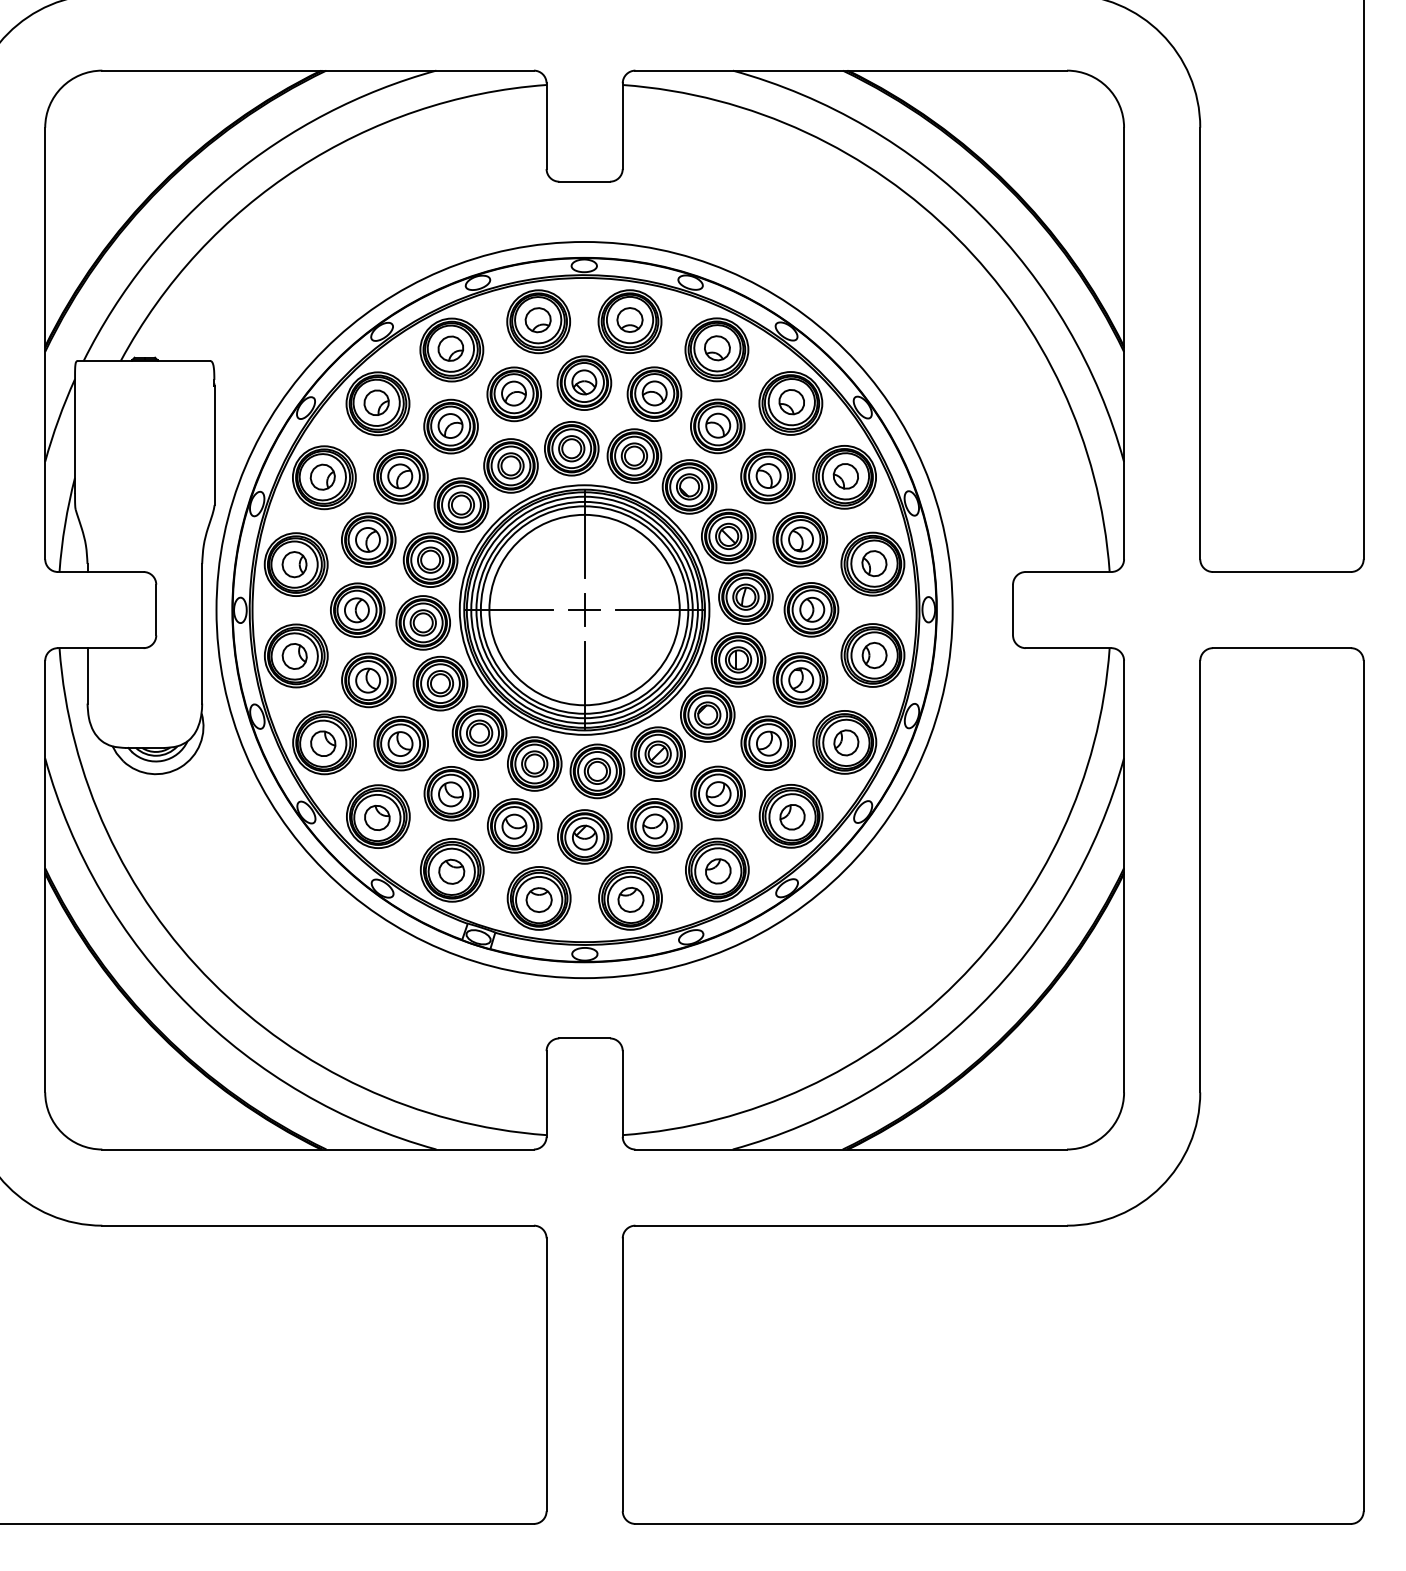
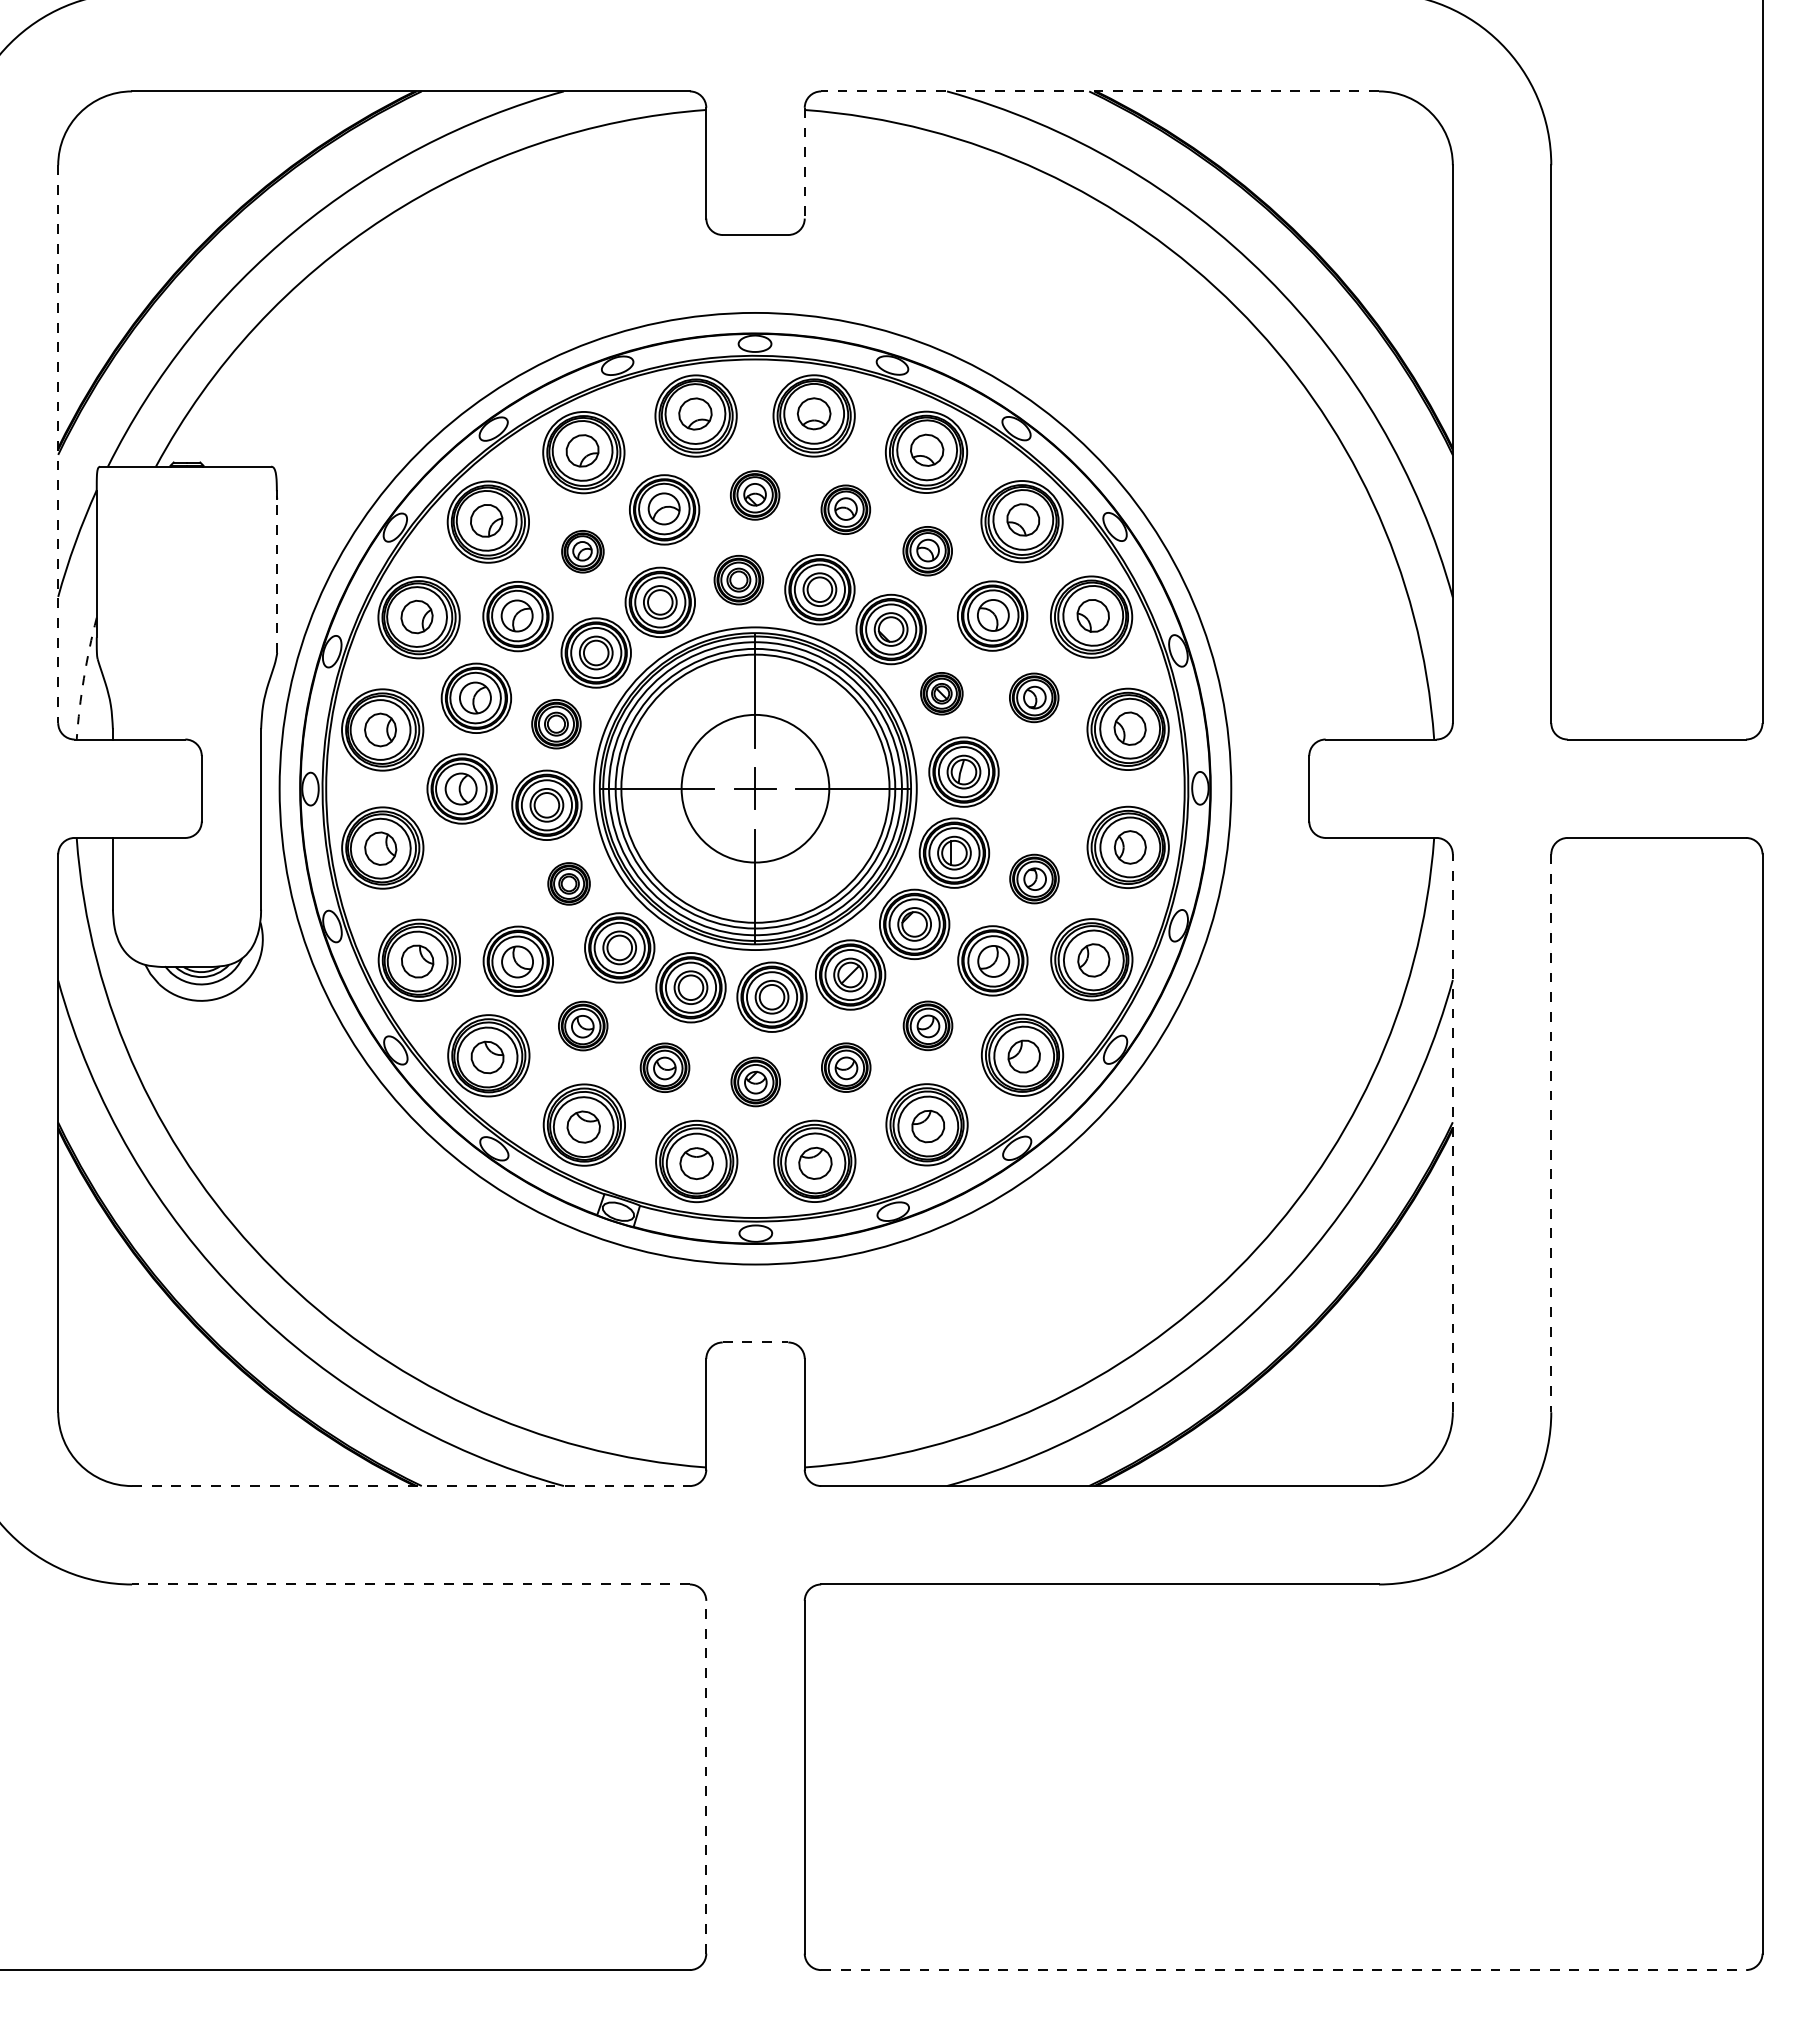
line: (851, 70) -> (1100, 91), solid -> dashed
line: (622, 126) -> (804, 163), solid -> dashed
line: (45, 343) -> (58, 444), solid -> dashed
part: (583, 383) -> (754, 495), size x0.7
part: (654, 394) -> (845, 509), size x0.7
part: (717, 425) -> (927, 550), size x0.7
part: (450, 426) -> (582, 551), size x0.6
line: (214, 445) -> (277, 576), solid -> dashed
part: (571, 448) -> (738, 579), size x0.7
arc: (64, 524) -> (83, 678), solid -> dashed
part: (728, 536) -> (941, 693), size x0.6
part: (799, 539) -> (1033, 697), size x0.7
part: (430, 559) -> (556, 723), size x0.7
circle: (584, 609) -> (755, 788), size x0.6
part: (811, 609) -> (1048, 788), removed
part: (800, 679) -> (1034, 878), size x0.7
part: (368, 680) -> (476, 879), removed
part: (439, 683) -> (568, 883), size x0.6
part: (450, 793) -> (582, 1025), size x0.7
part: (717, 793) -> (927, 1025), size x0.7
part: (514, 825) -> (664, 1067), size x0.7
part: (654, 825) -> (845, 1067), size x0.7
part: (584, 836) -> (755, 1081), size x0.7
line: (1123, 876) -> (1452, 1133), solid -> dashed
line: (1200, 876) -> (1551, 1133), solid -> dashed
line: (584, 1038) -> (755, 1342), solid -> dashed
line: (317, 1149) -> (410, 1486), solid -> dashed
line: (317, 1225) -> (410, 1584), solid -> dashed
line: (546, 1374) -> (706, 1776), solid -> dashed
line: (993, 1524) -> (1284, 1970), solid -> dashed

